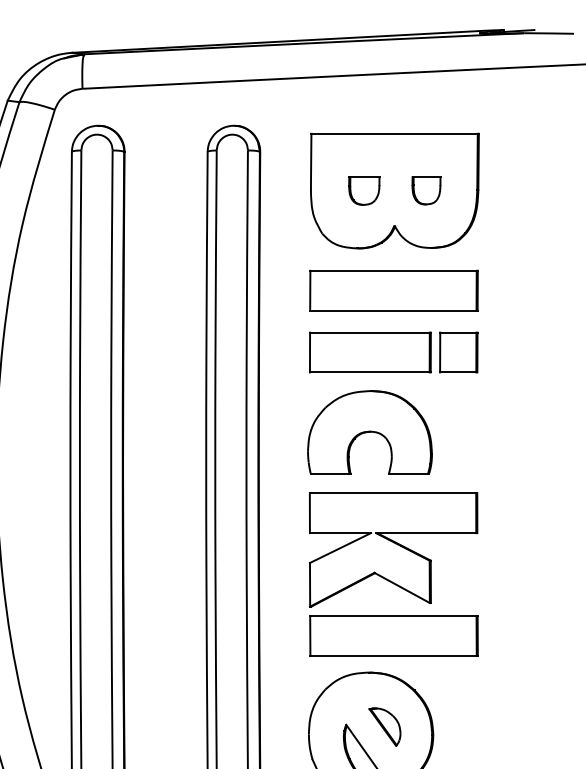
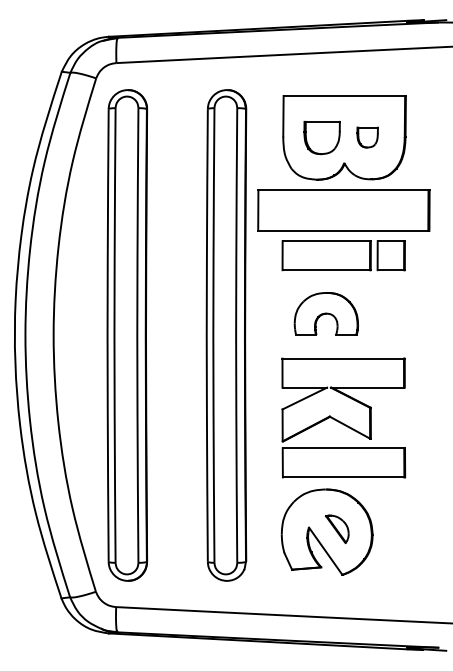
part: (364, 190) -> (322, 137), size x1.6
part: (393, 290) -> (343, 210), size x1.4
part: (370, 431) -> (326, 313), size x0.7

